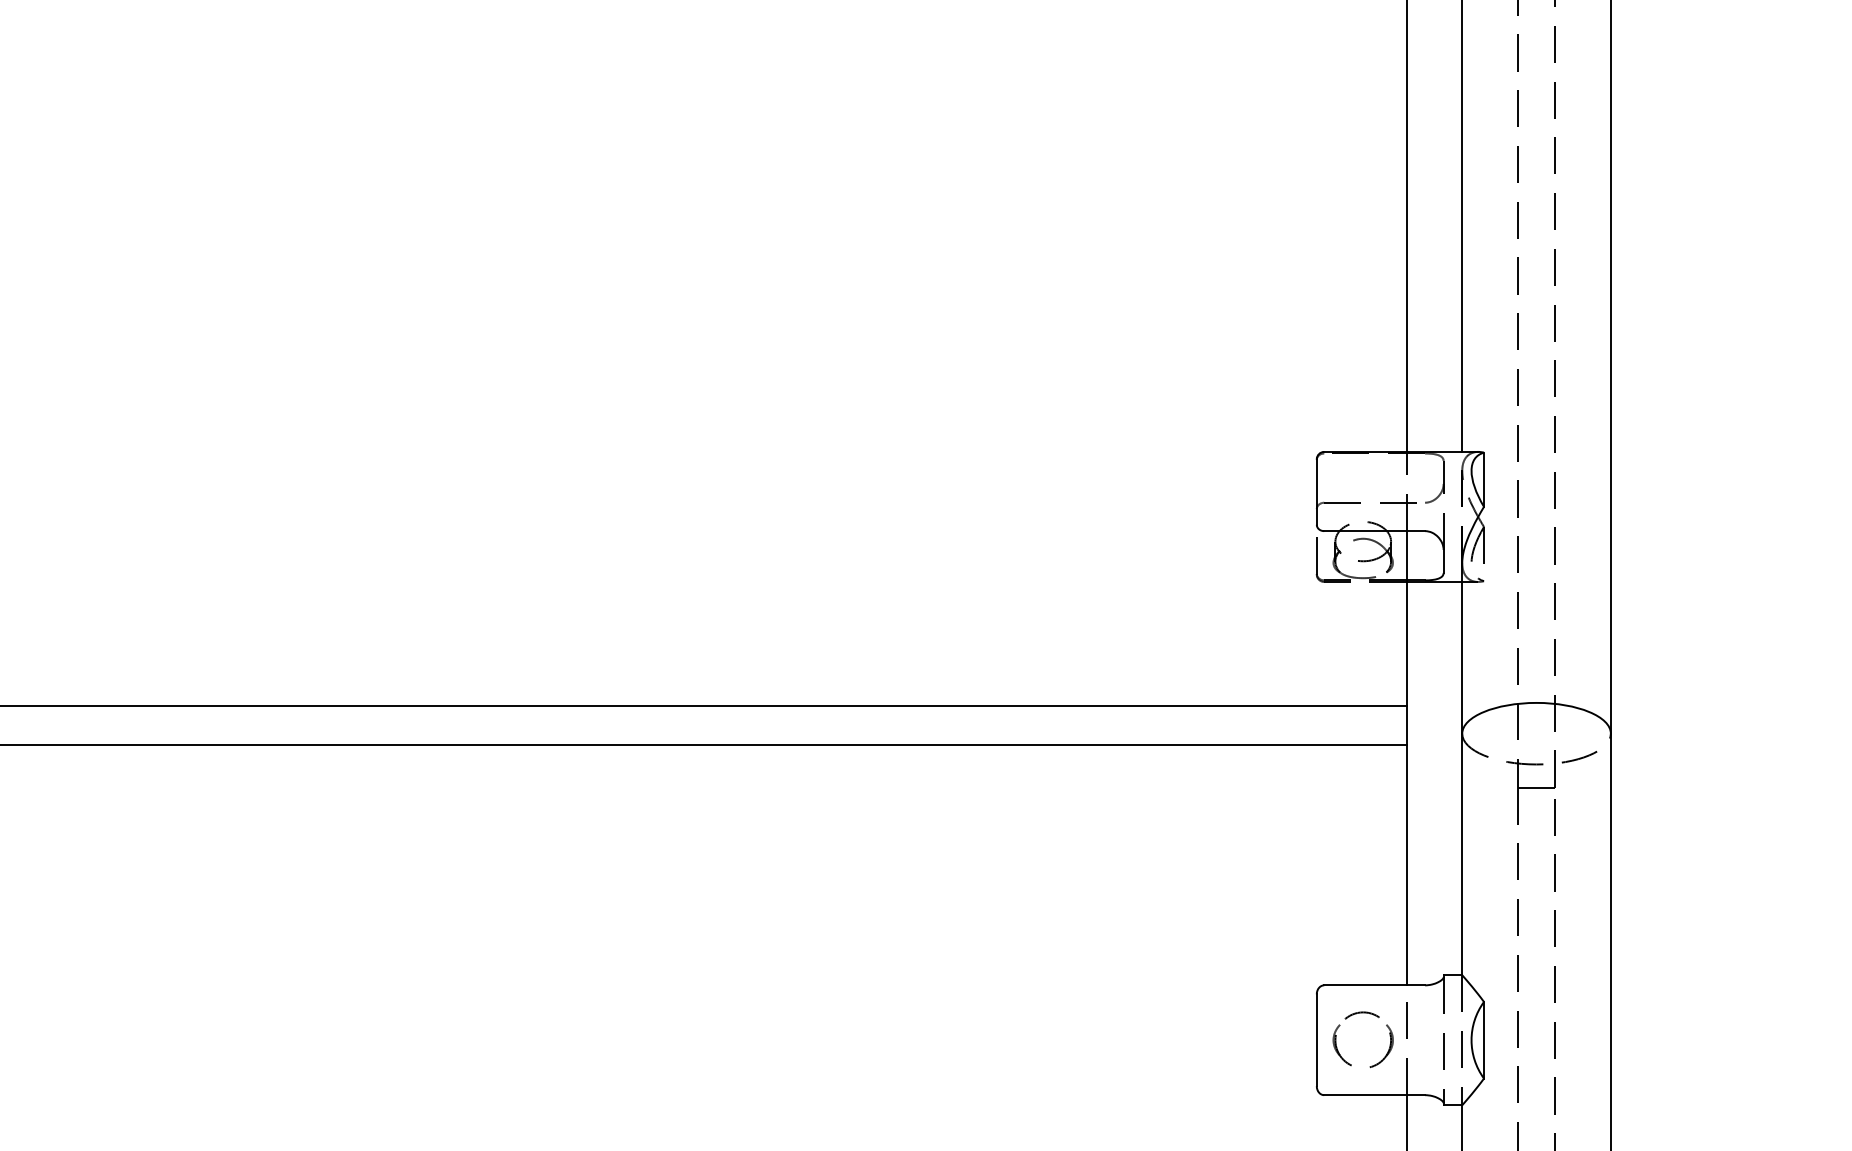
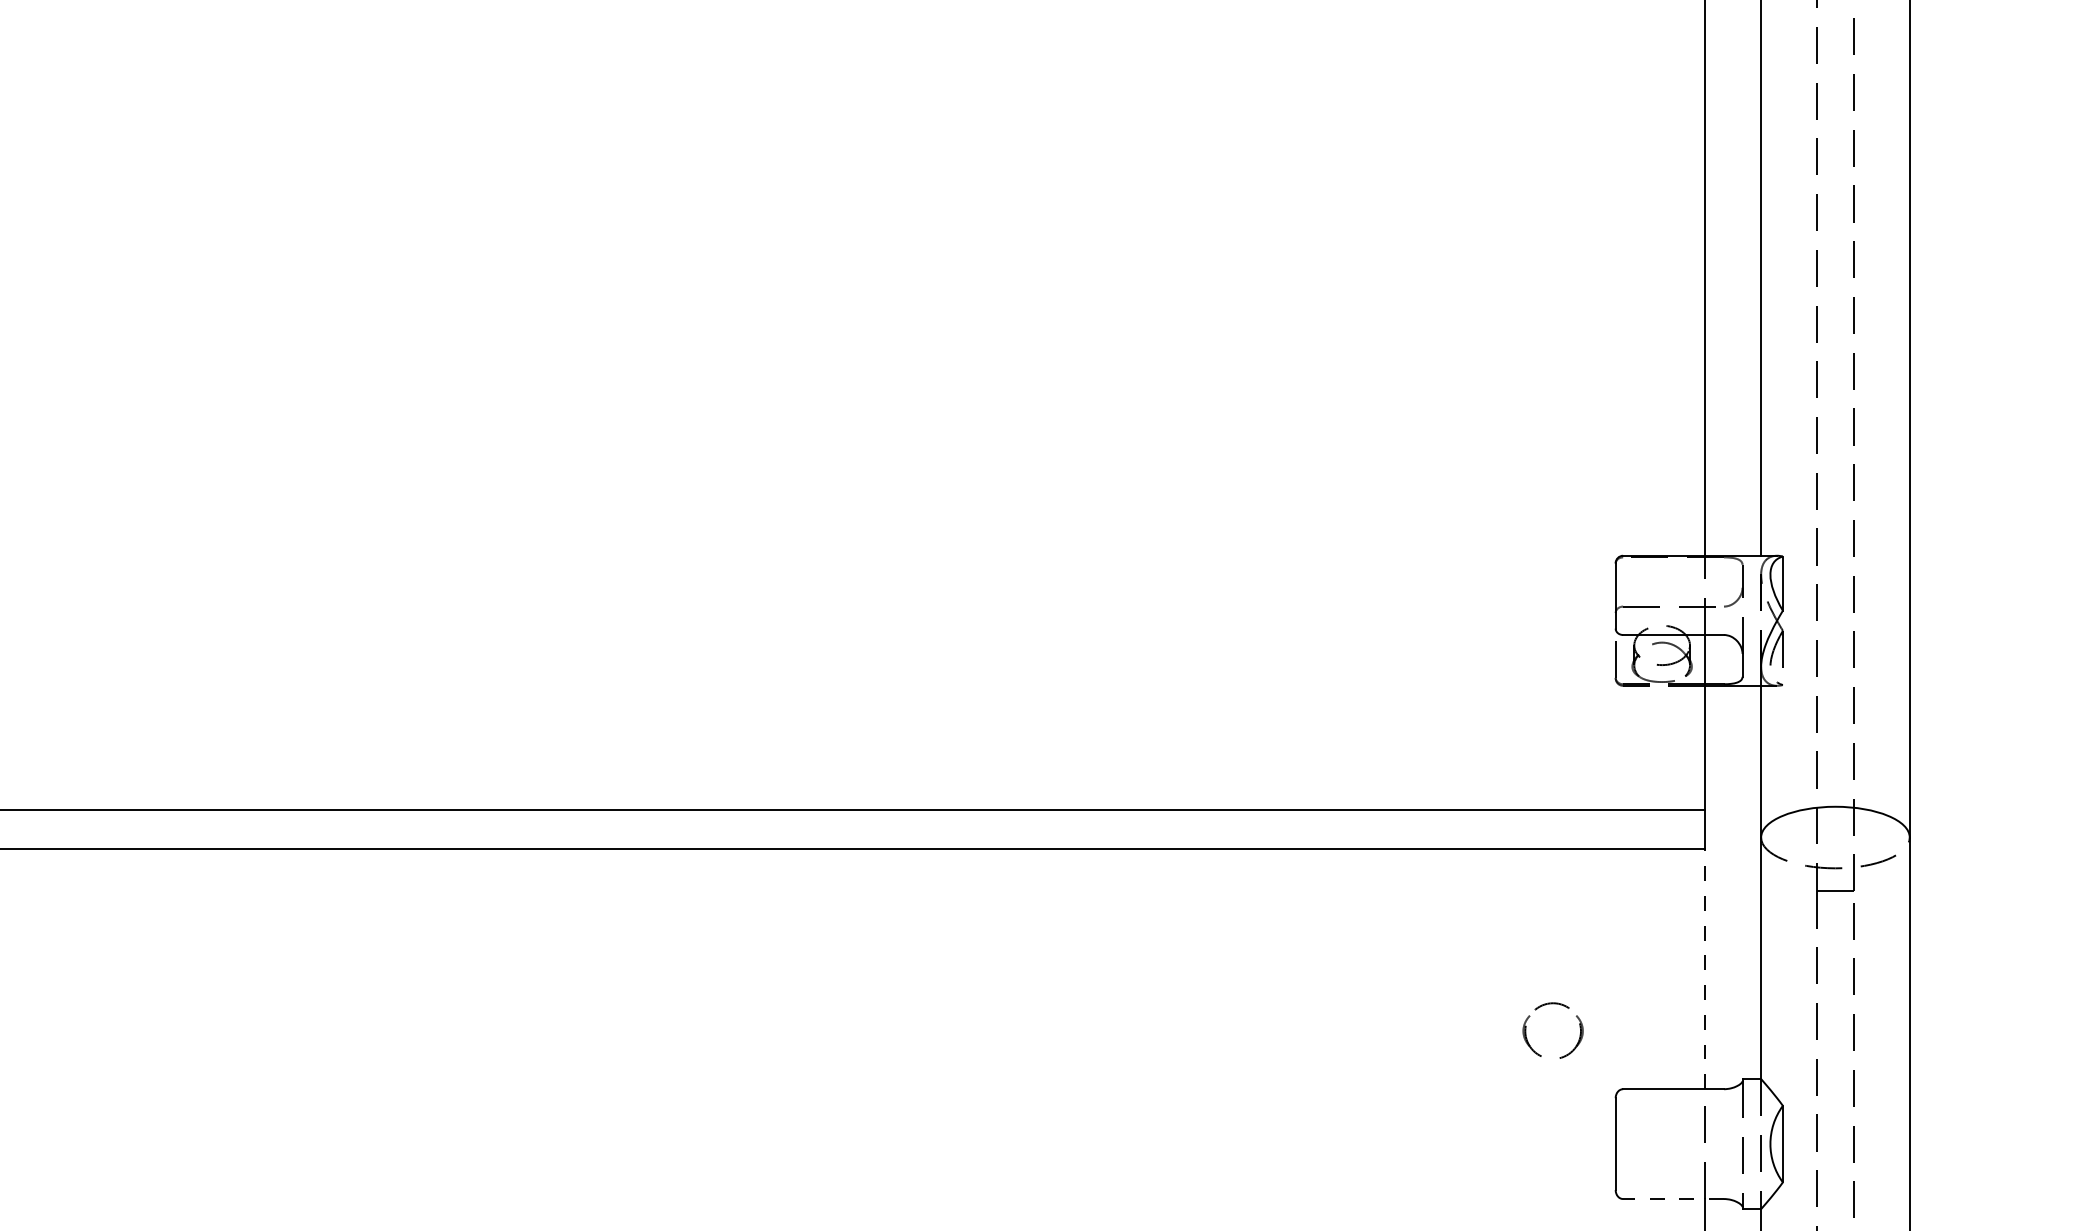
line: (1406, 864) -> (1705, 968), solid -> dashed
part: (1347, 1018) -> (1537, 1009), moved
line: (1374, 1095) -> (1673, 1199), solid -> dashed

